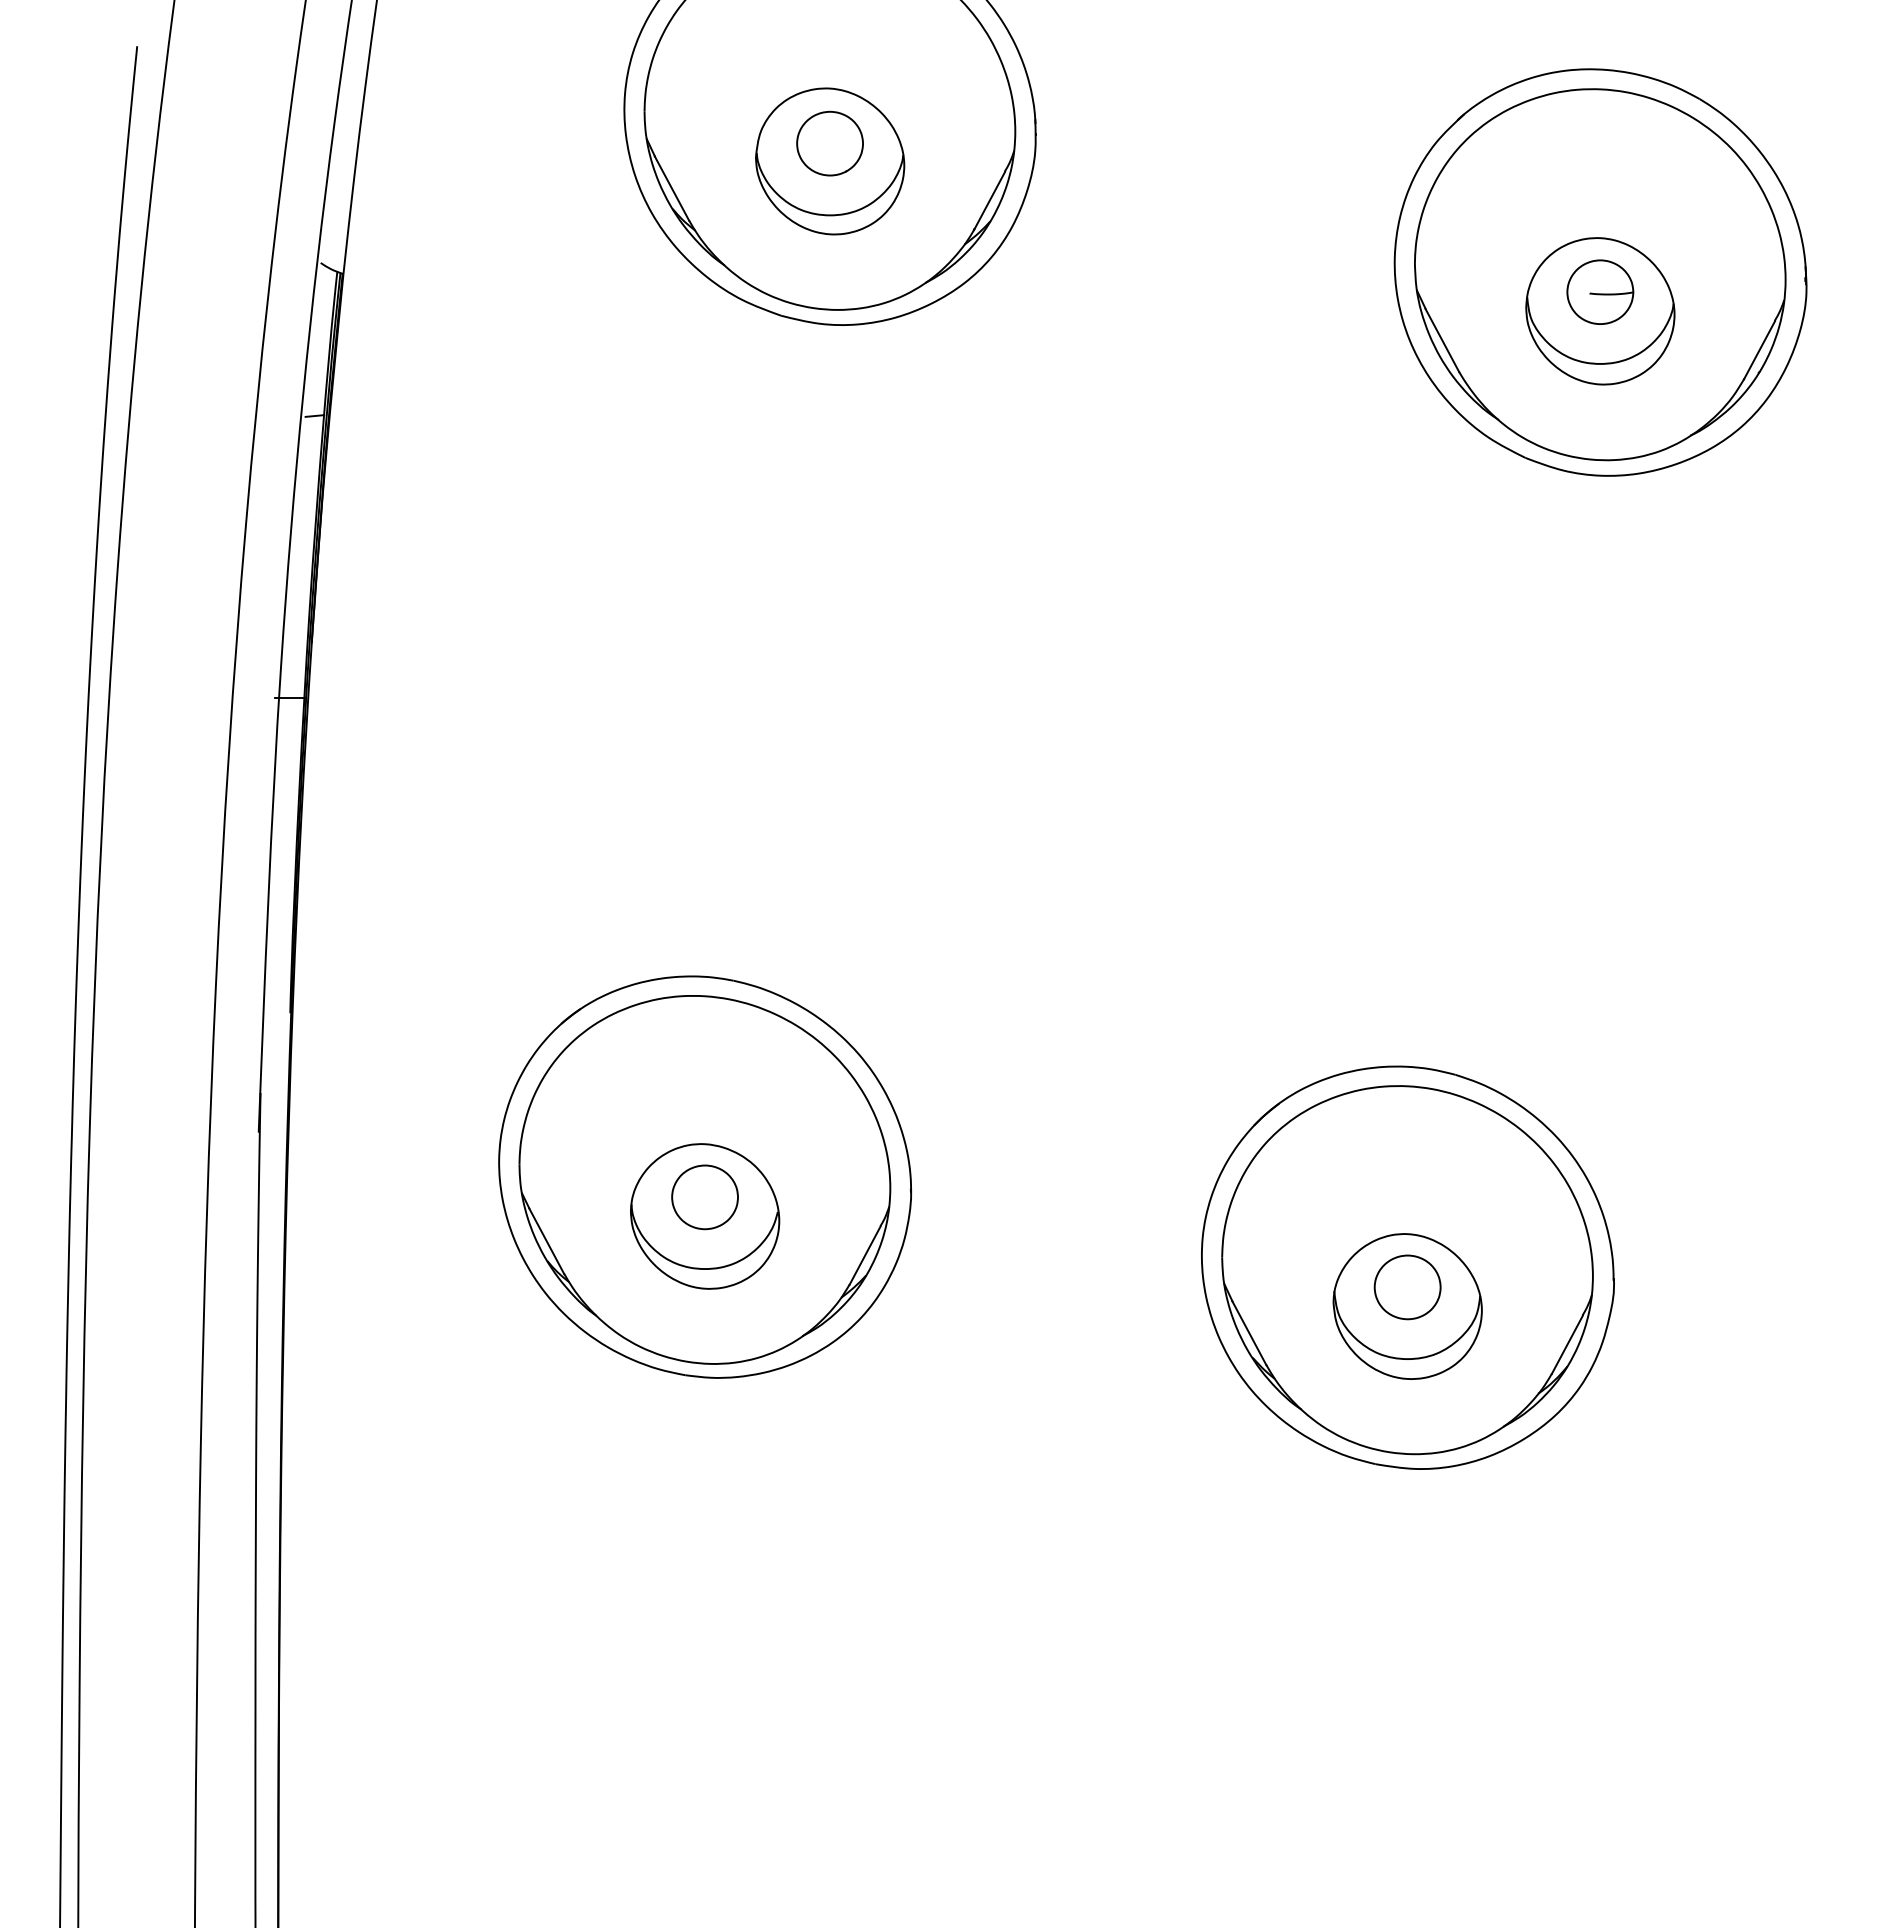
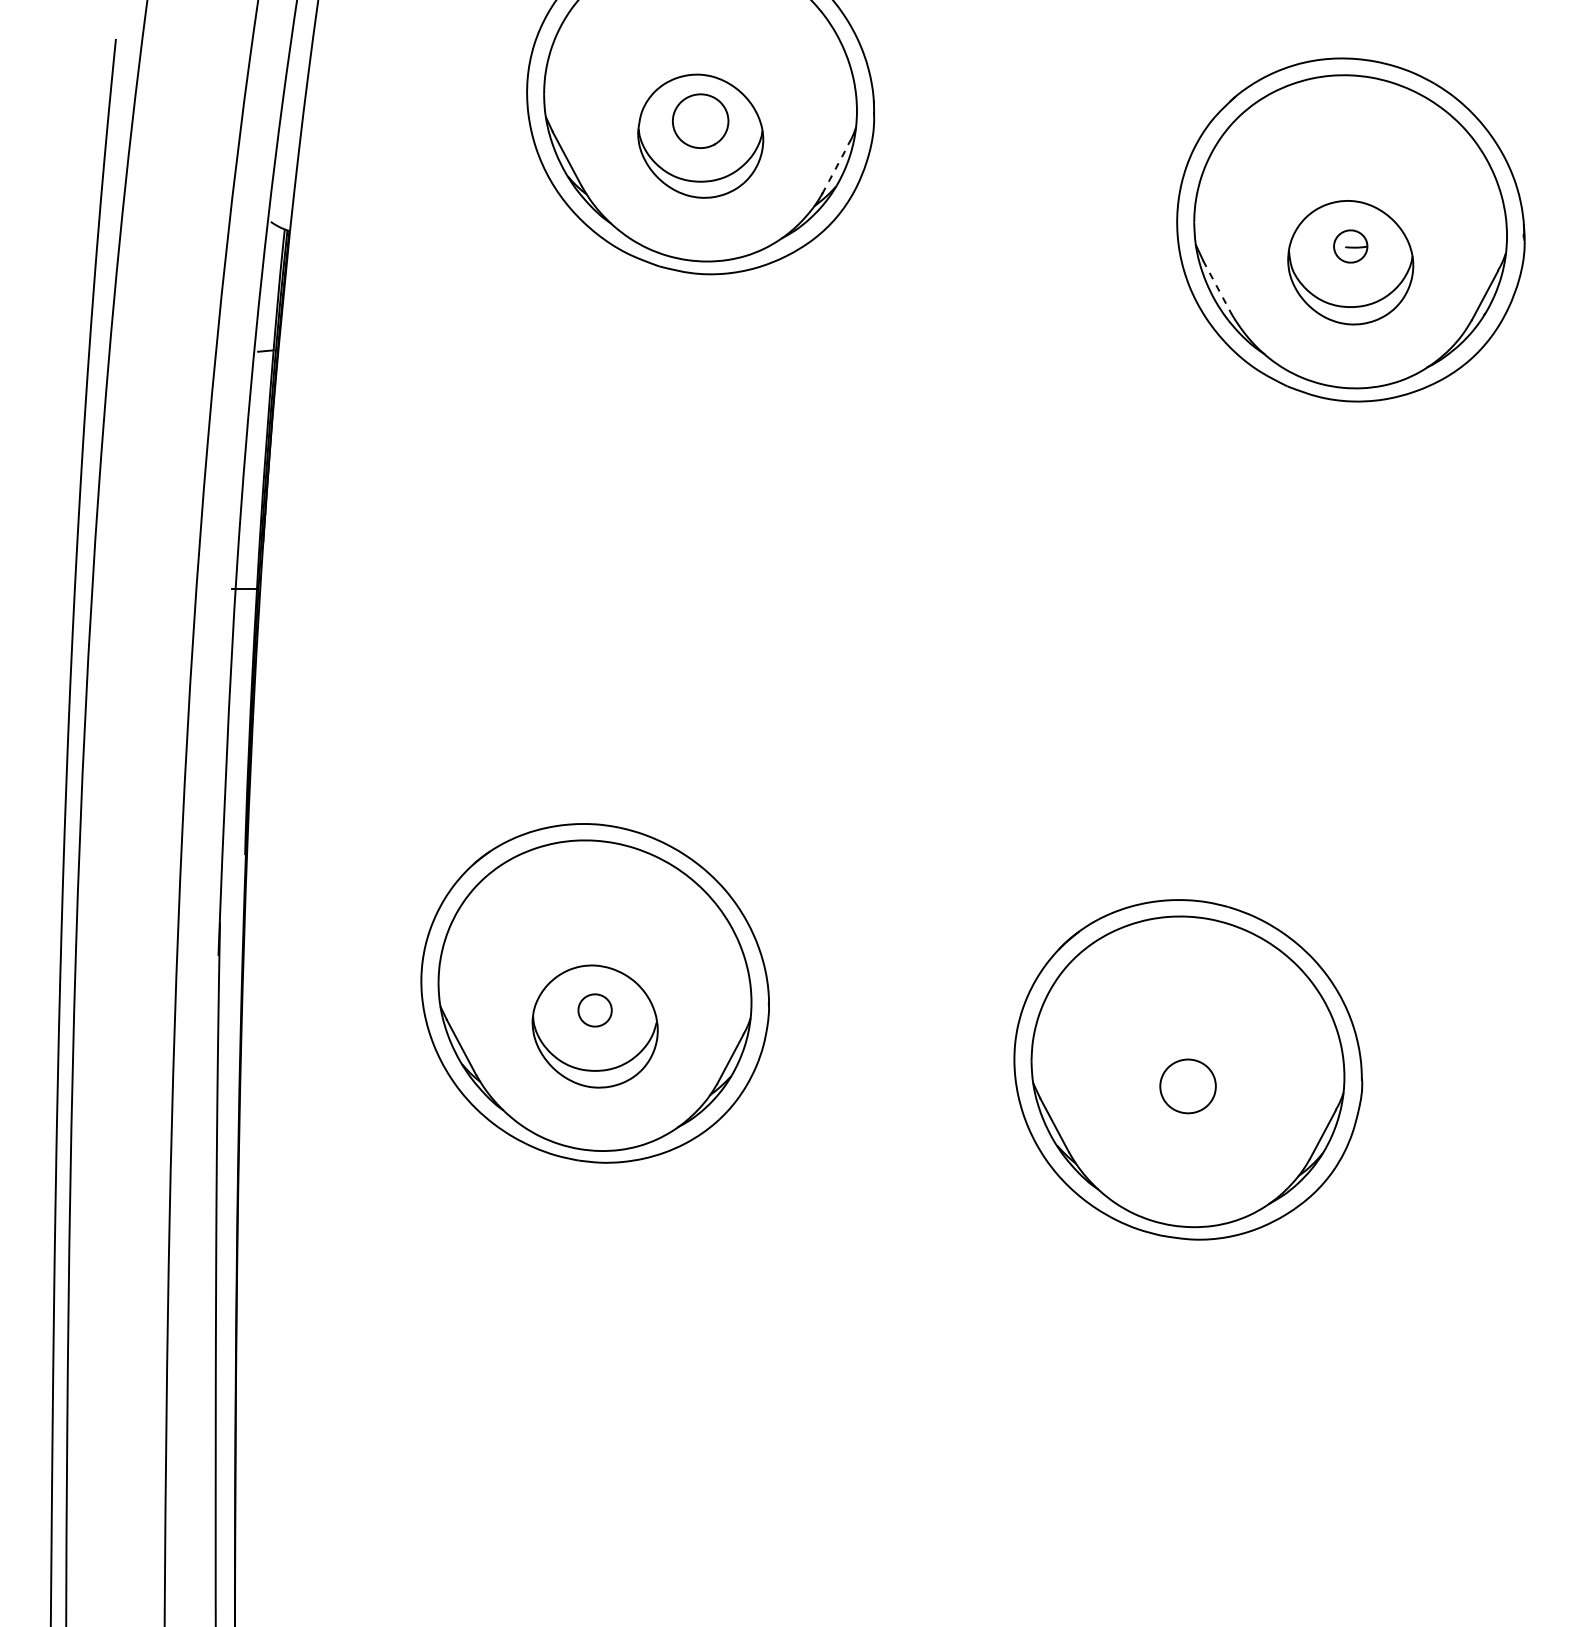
line: (989, 200) -> (835, 169), solid -> dashed
part: (1600, 291) -> (1350, 245), size x0.6
line: (1442, 340) -> (1217, 287), solid -> dashed
part: (704, 1197) -> (594, 1010), size x0.6
part: (1407, 1306) -> (1187, 1102), removed

